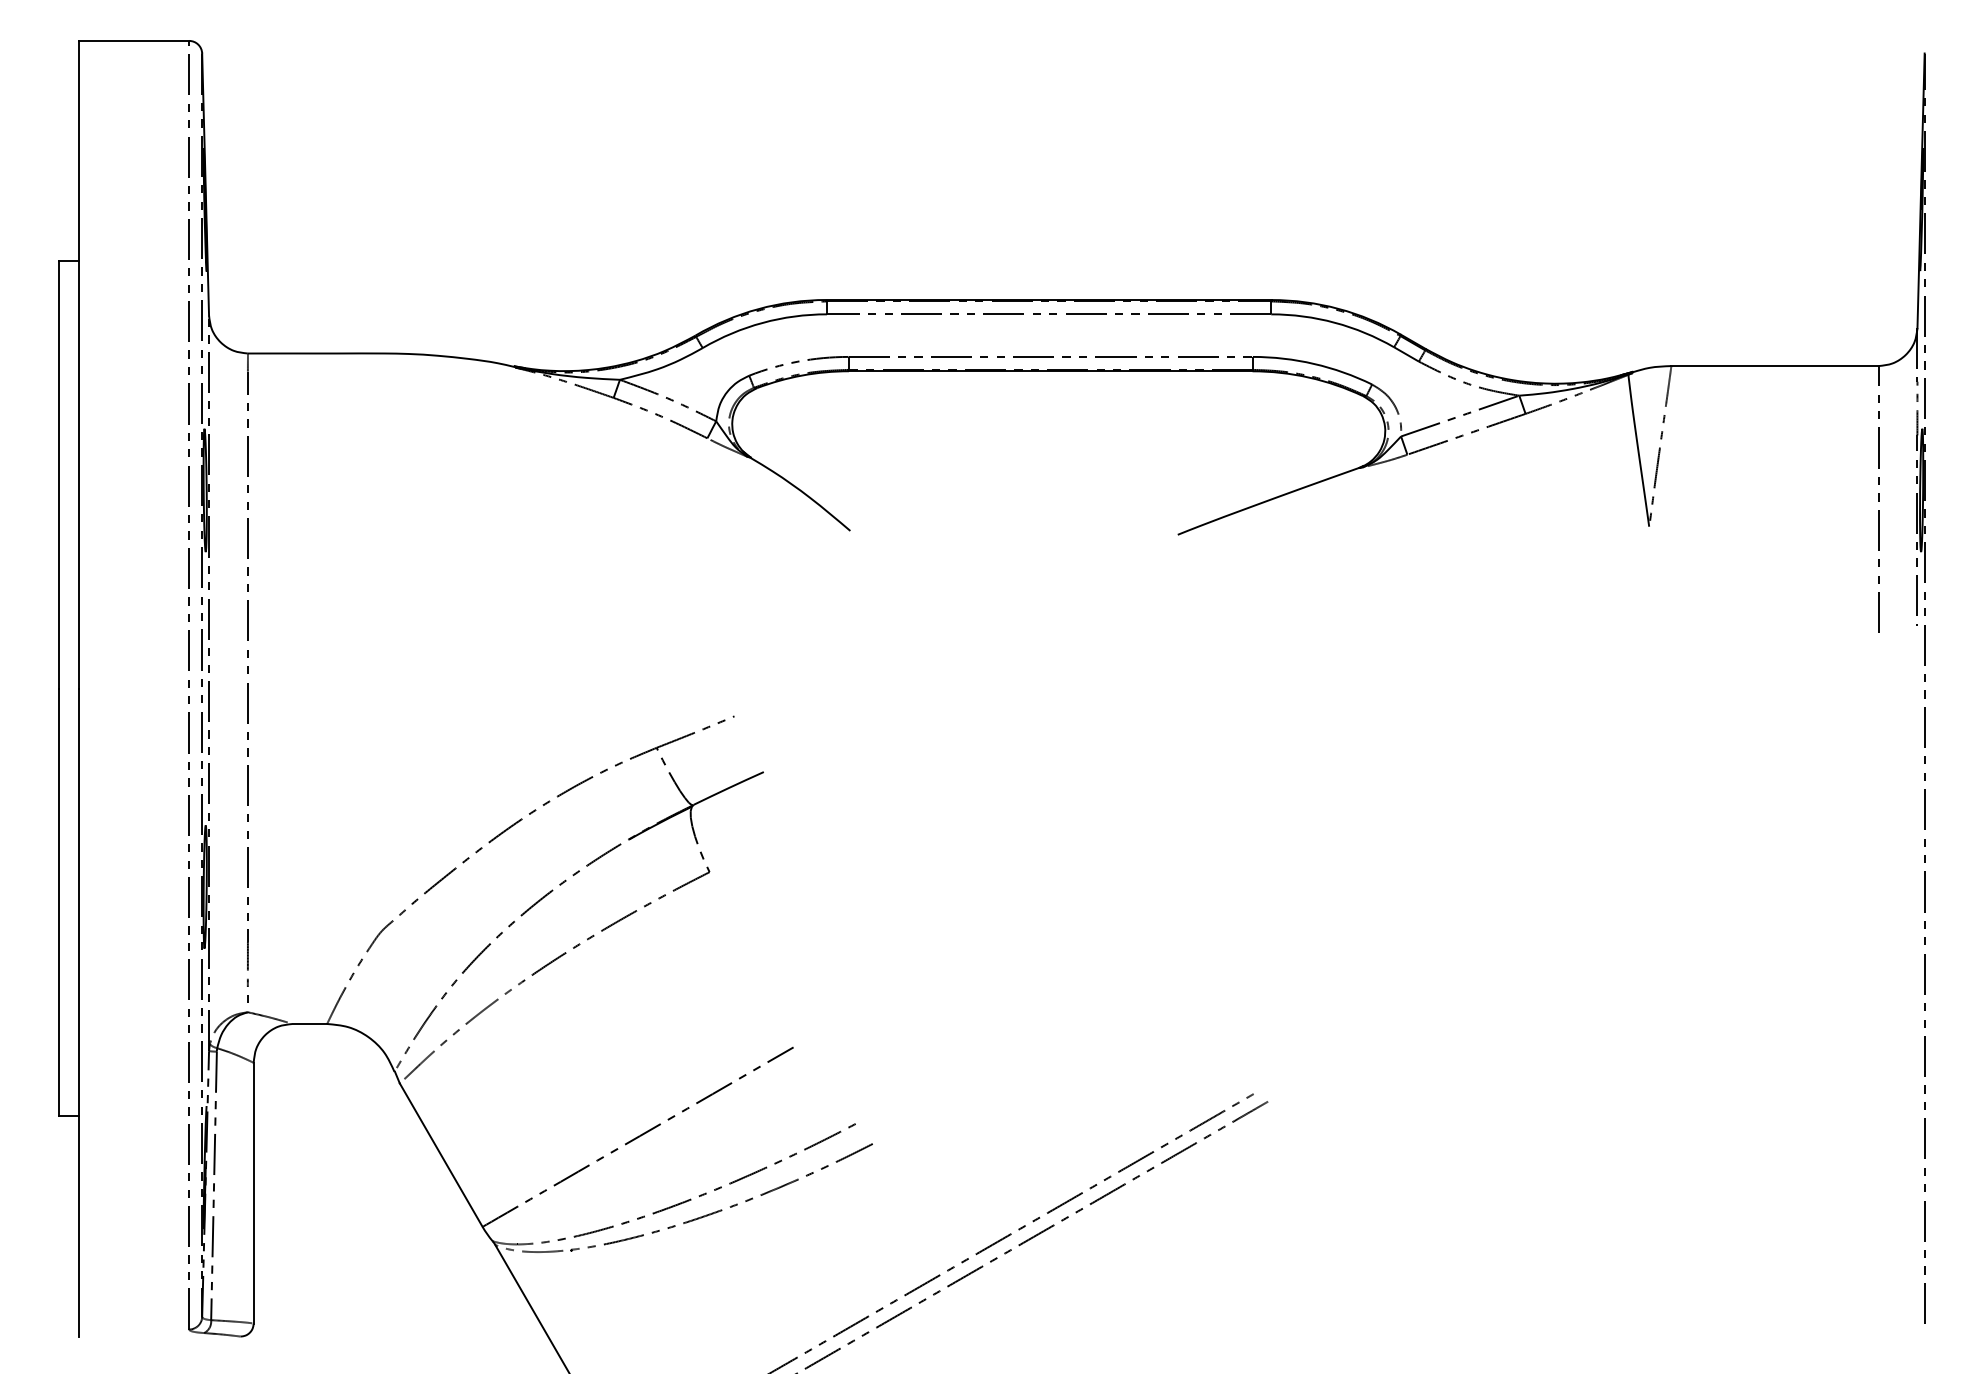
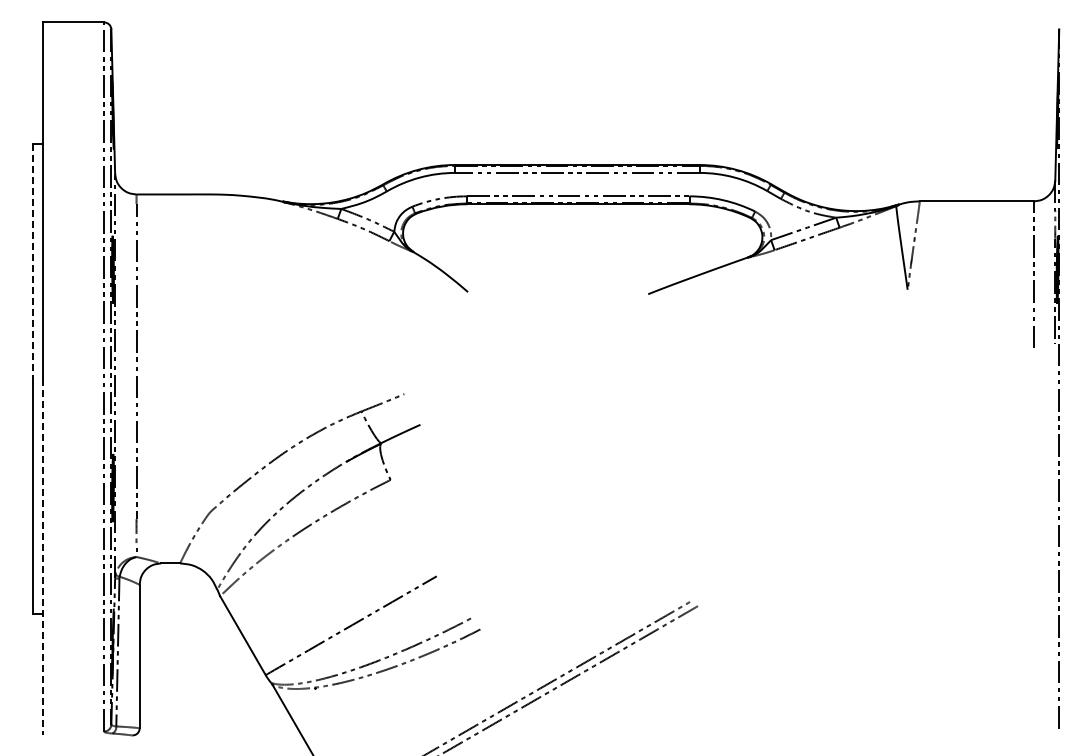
line: (58, 475) -> (32, 261), solid -> dashed
line: (78, 1013) -> (43, 557), solid -> dashed

